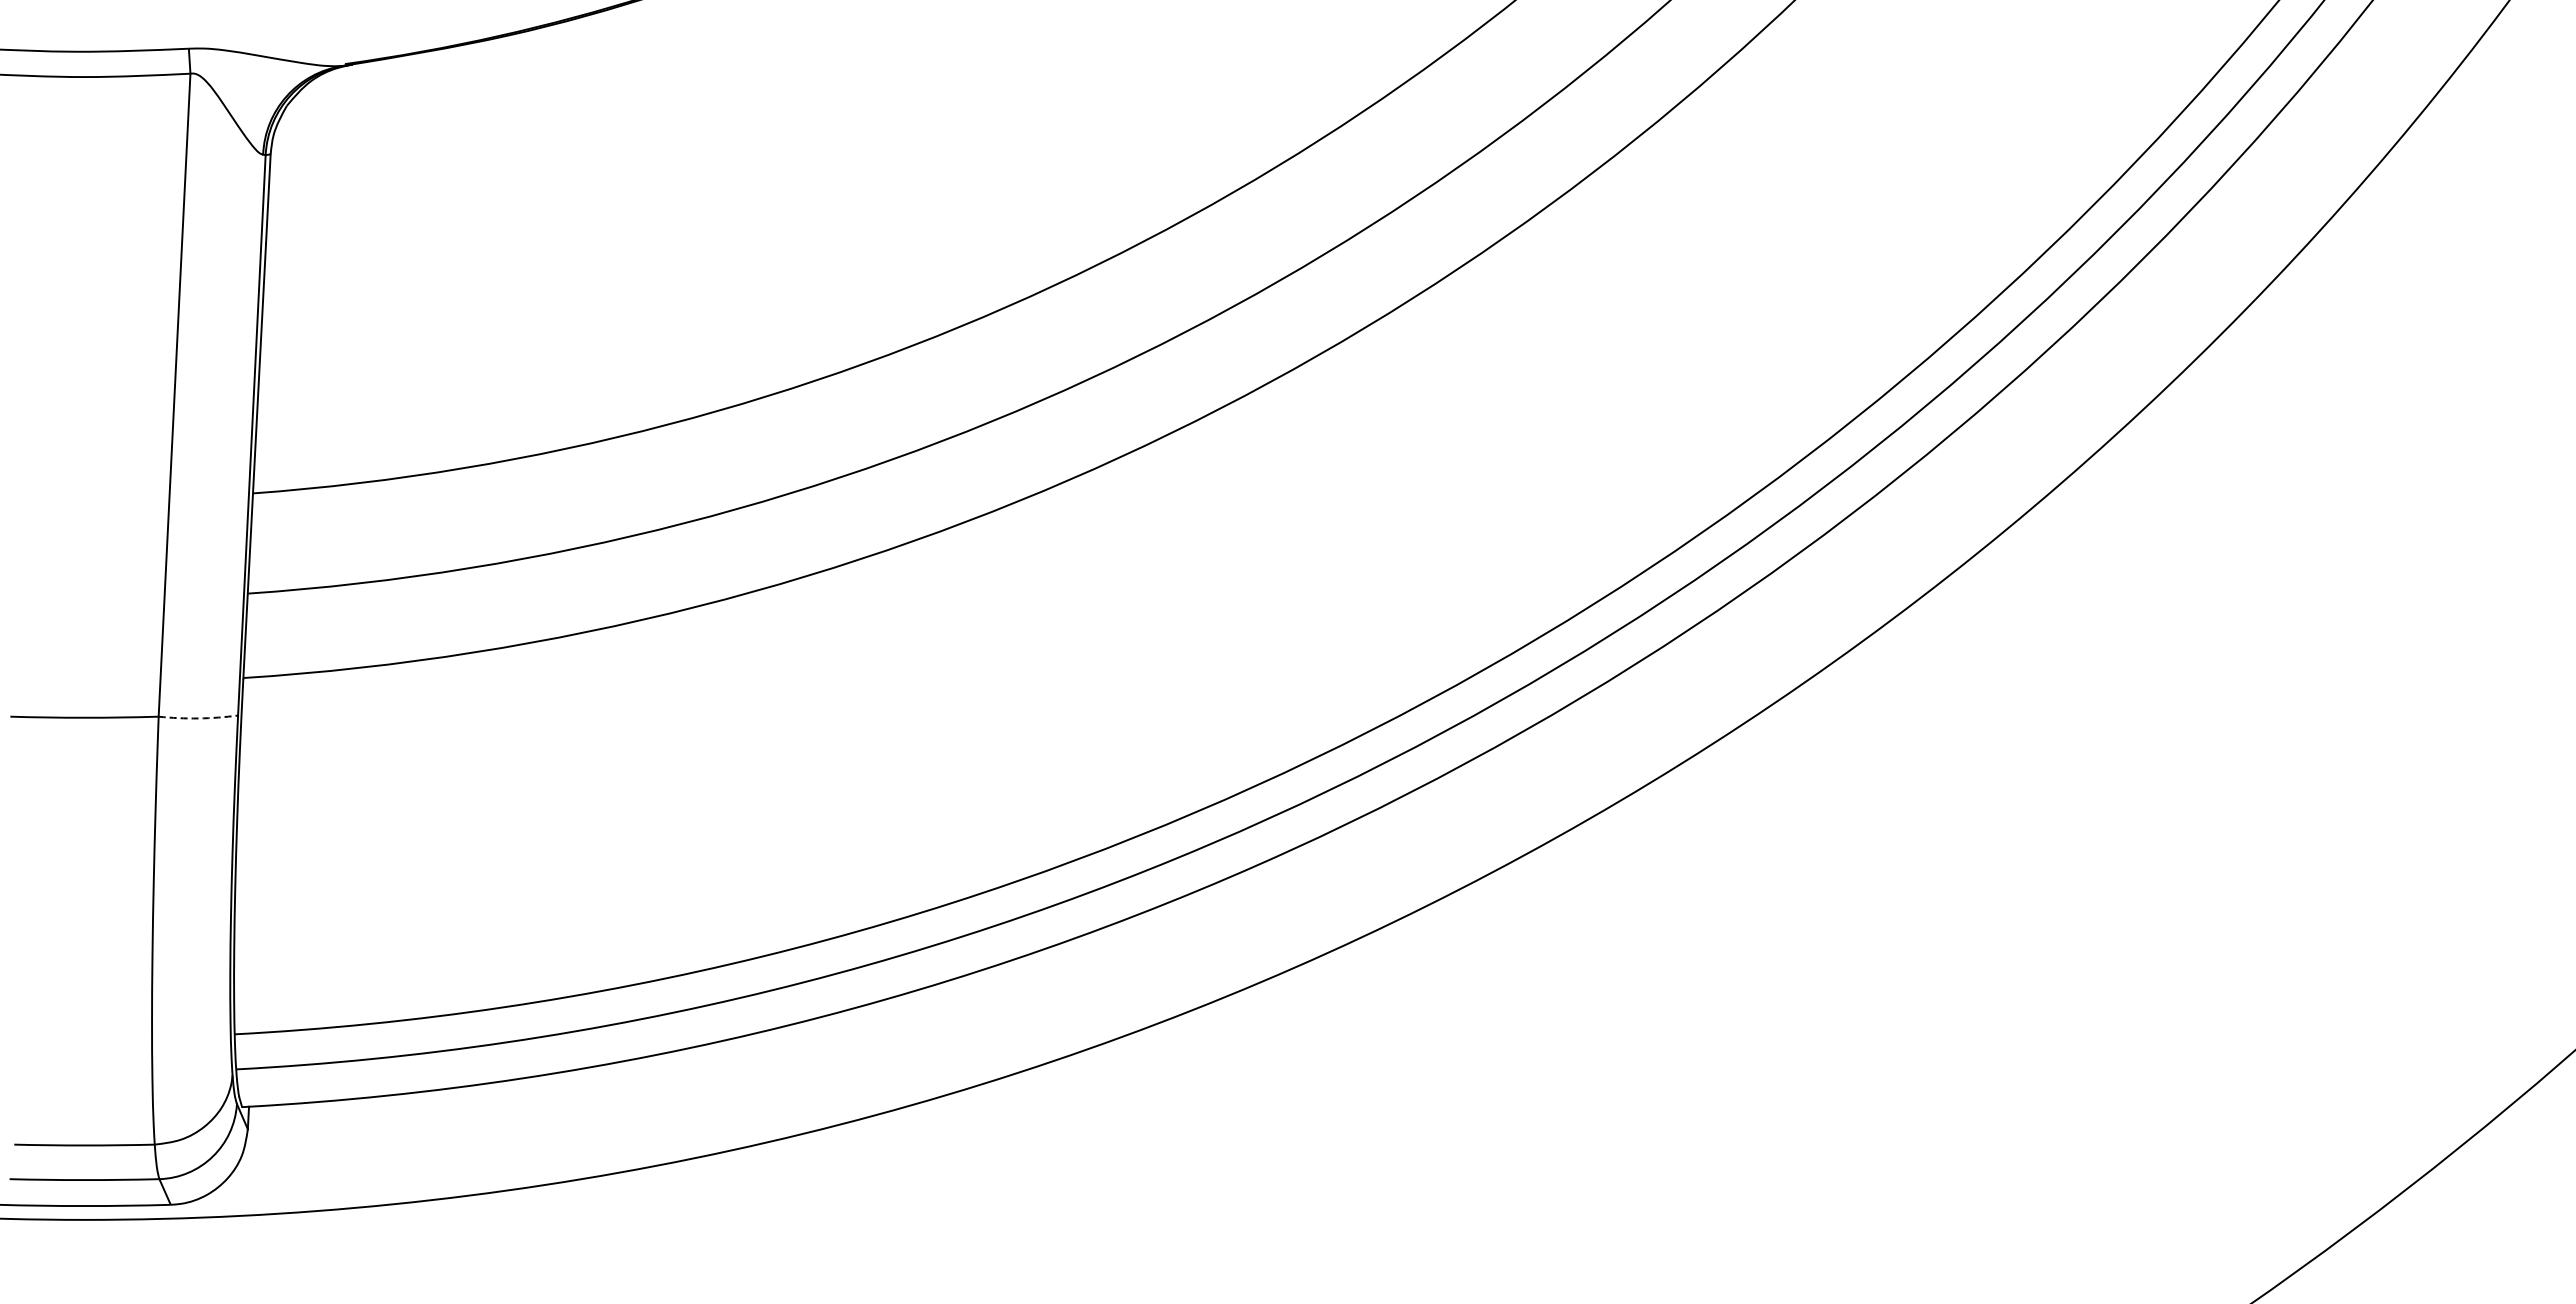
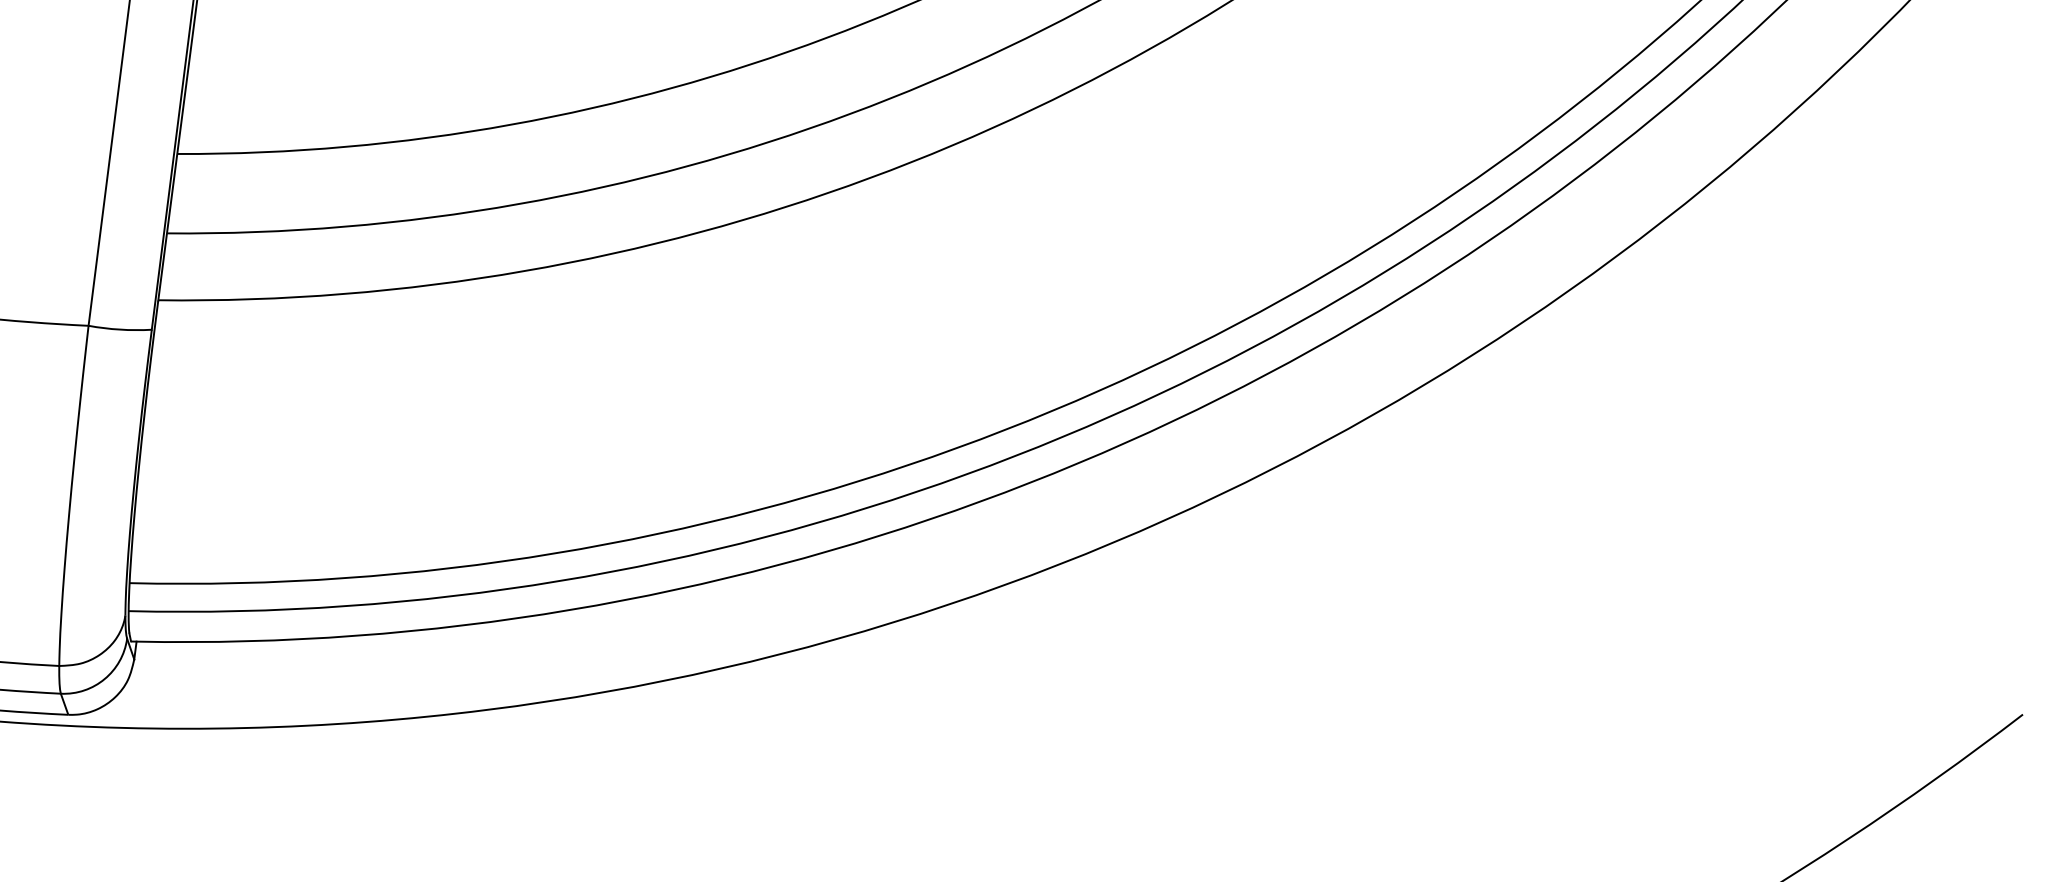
arc: (198, 718) -> (120, 329), dashed -> solid

